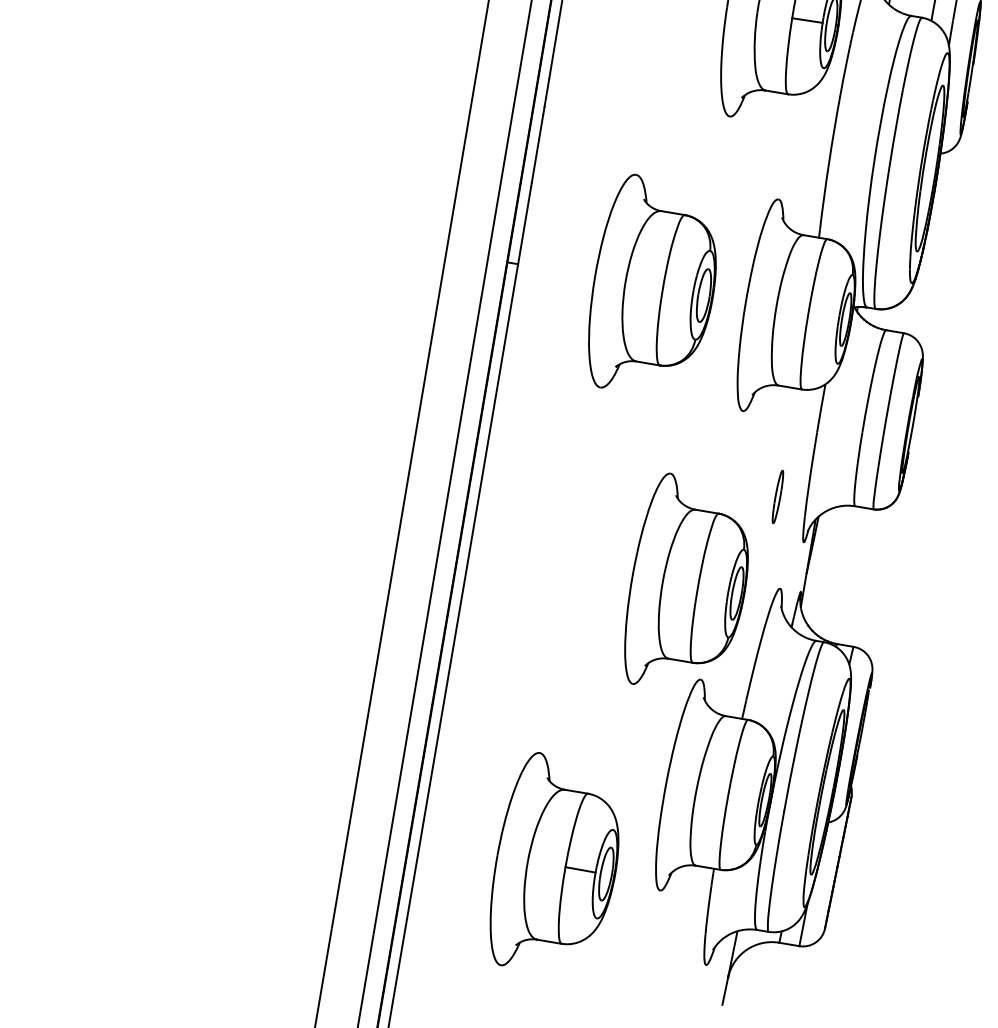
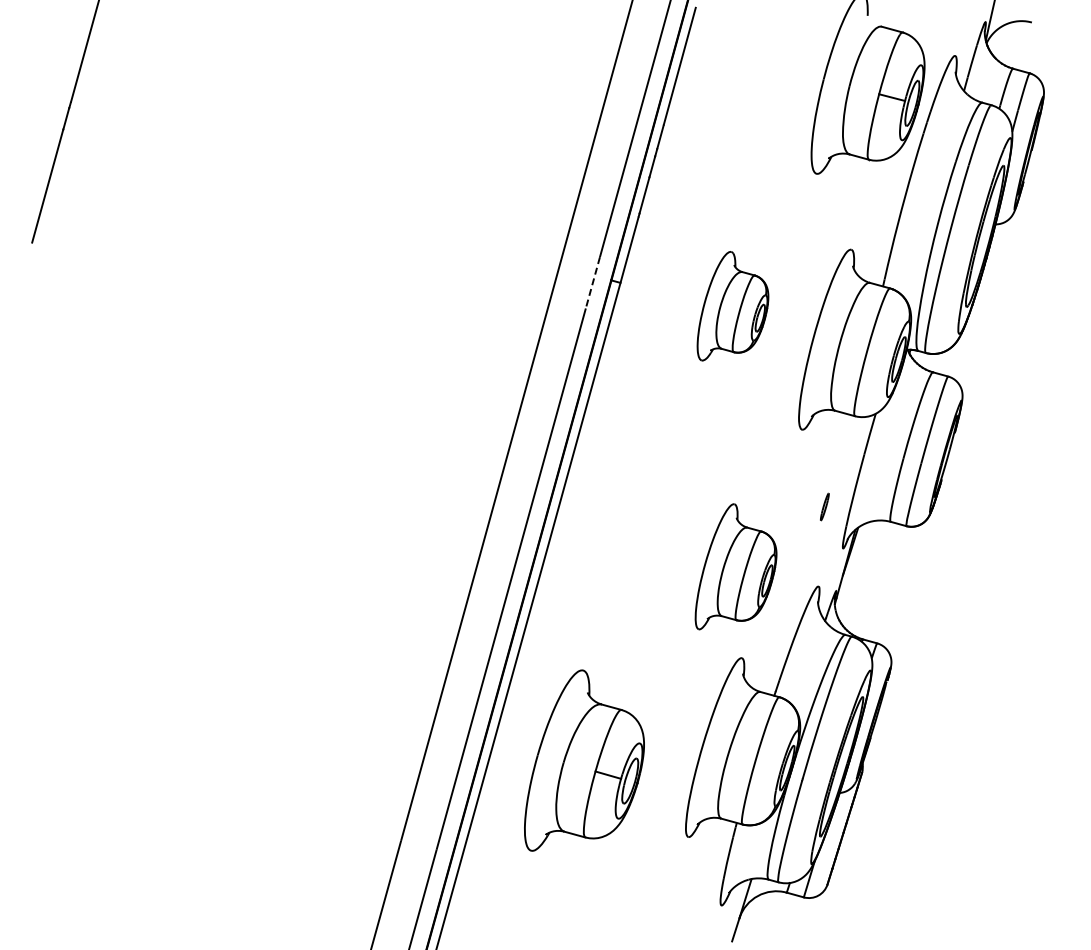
line: (486, 266) -> (592, 282), solid -> dashed
part: (648, 277) -> (732, 305), size x0.6
part: (777, 496) -> (824, 506), size x0.6
part: (682, 575) -> (735, 566), size x0.7
part: (551, 855) -> (584, 760), moved

